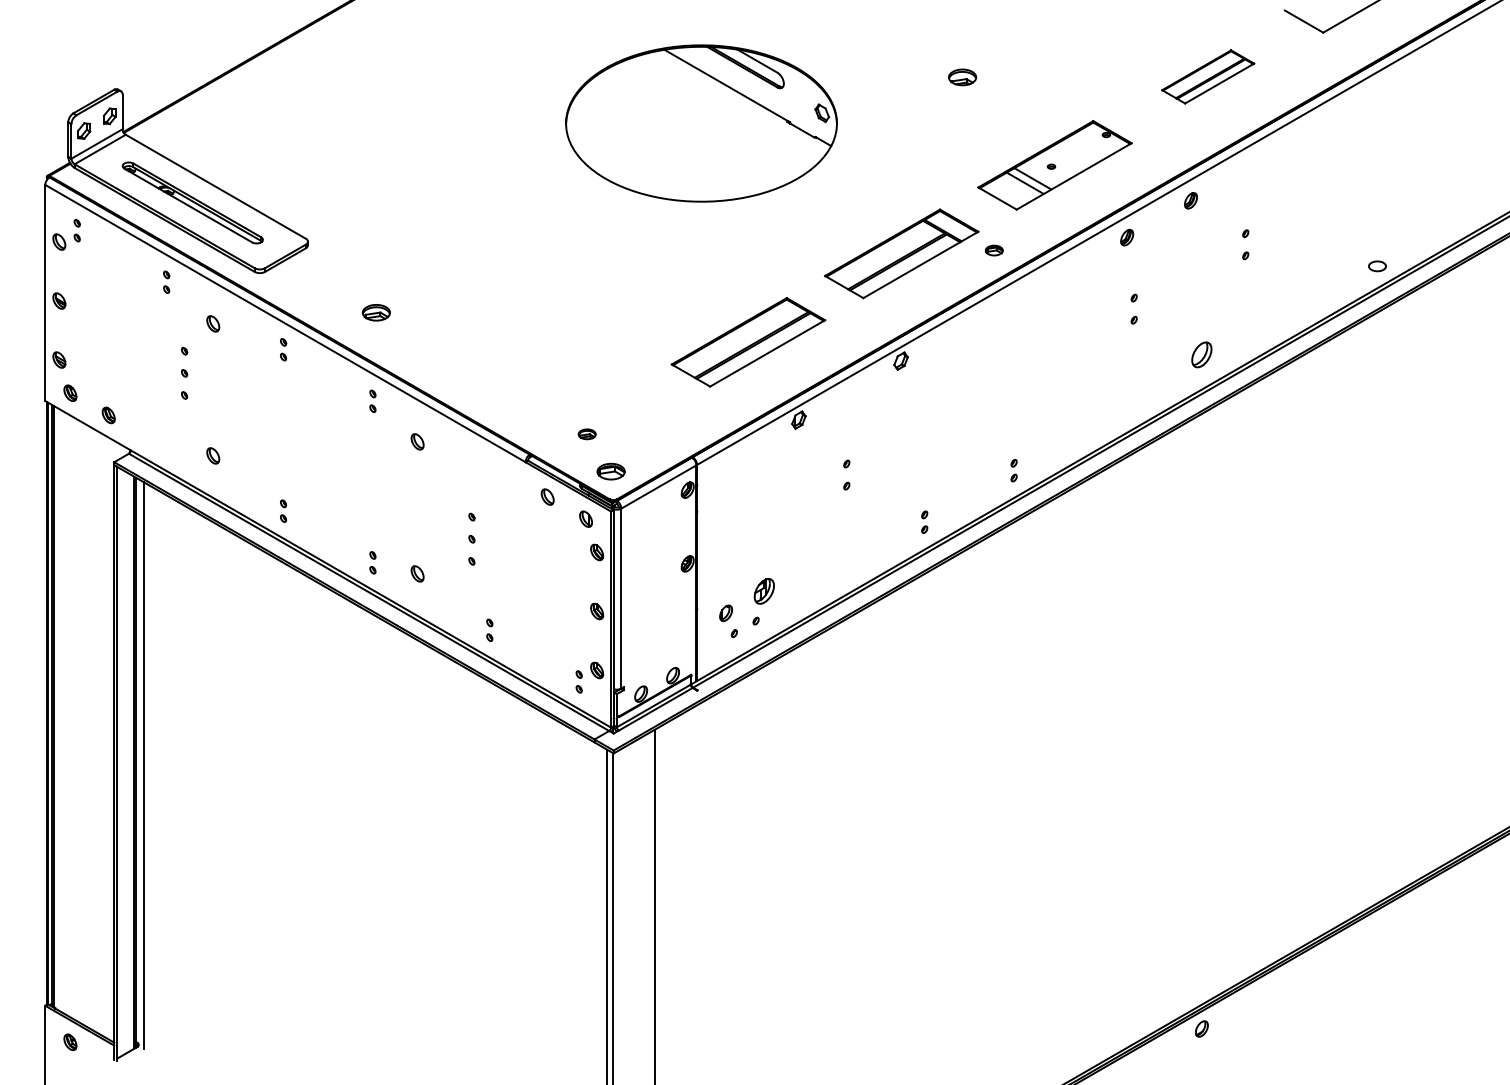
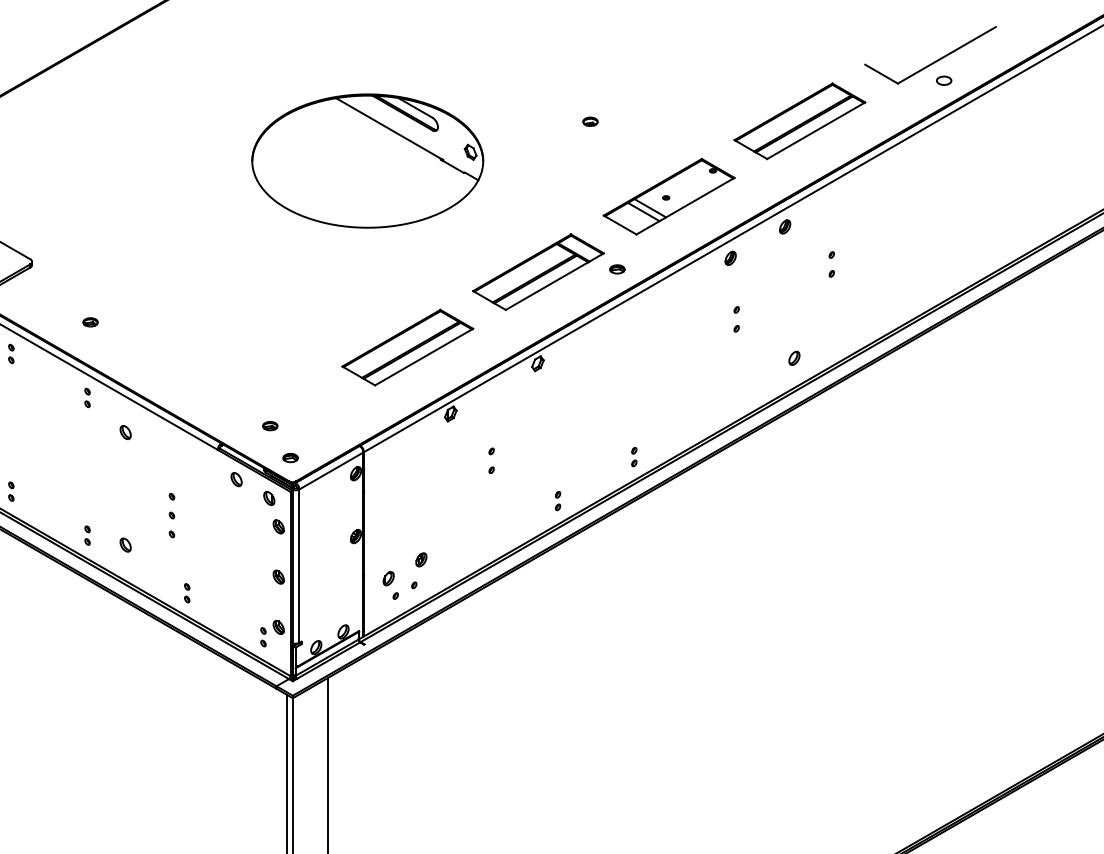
part: (1207, 76) -> (799, 120), size x1.67
part: (962, 77) -> (590, 121), size x0.62
part: (1377, 266) -> (944, 80), moved
part: (376, 312) -> (90, 322), size x0.62
part: (1201, 354) -> (794, 358), size x0.62
part: (610, 471) -> (290, 457), size x0.62
part: (764, 590) -> (421, 559), size x0.62

